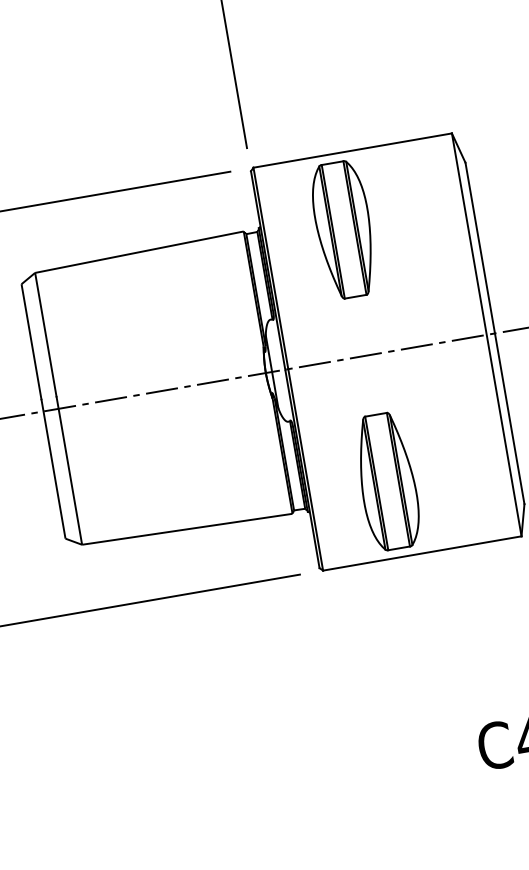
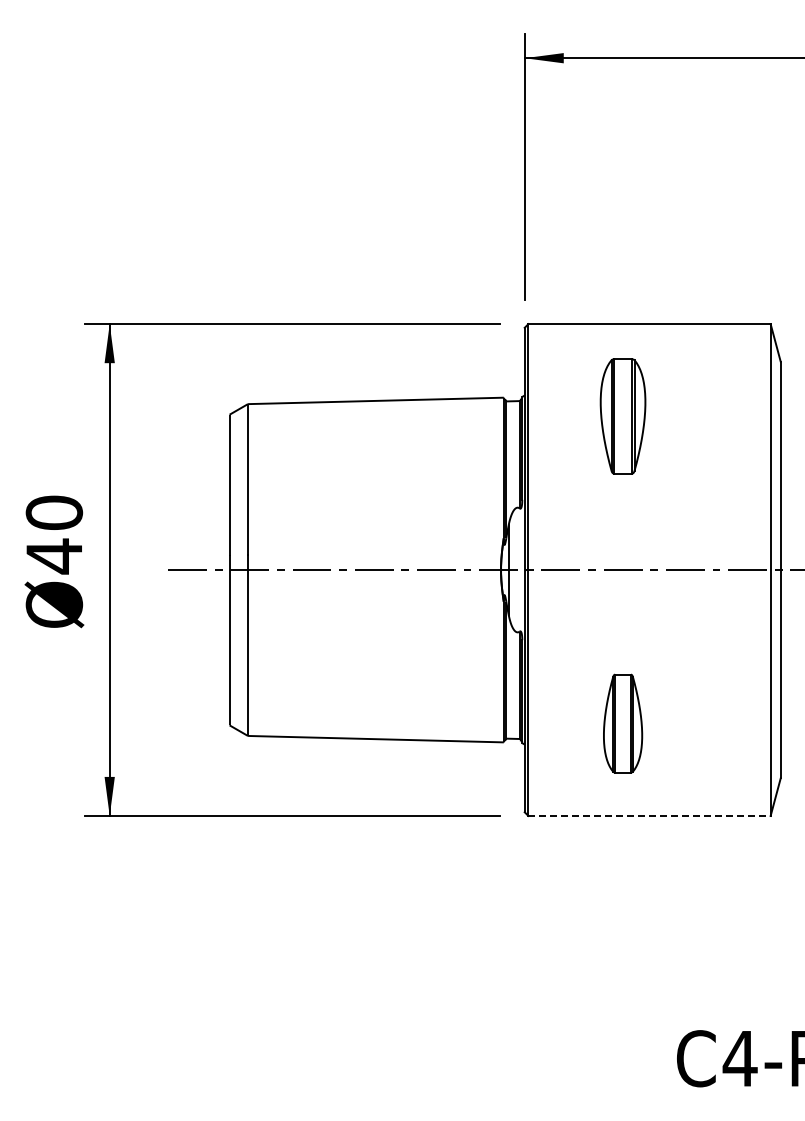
part: (343, 230) -> (622, 416), size x0.7
part: (387, 481) -> (622, 723), size x0.6
line: (423, 552) -> (650, 815), solid -> dashed

